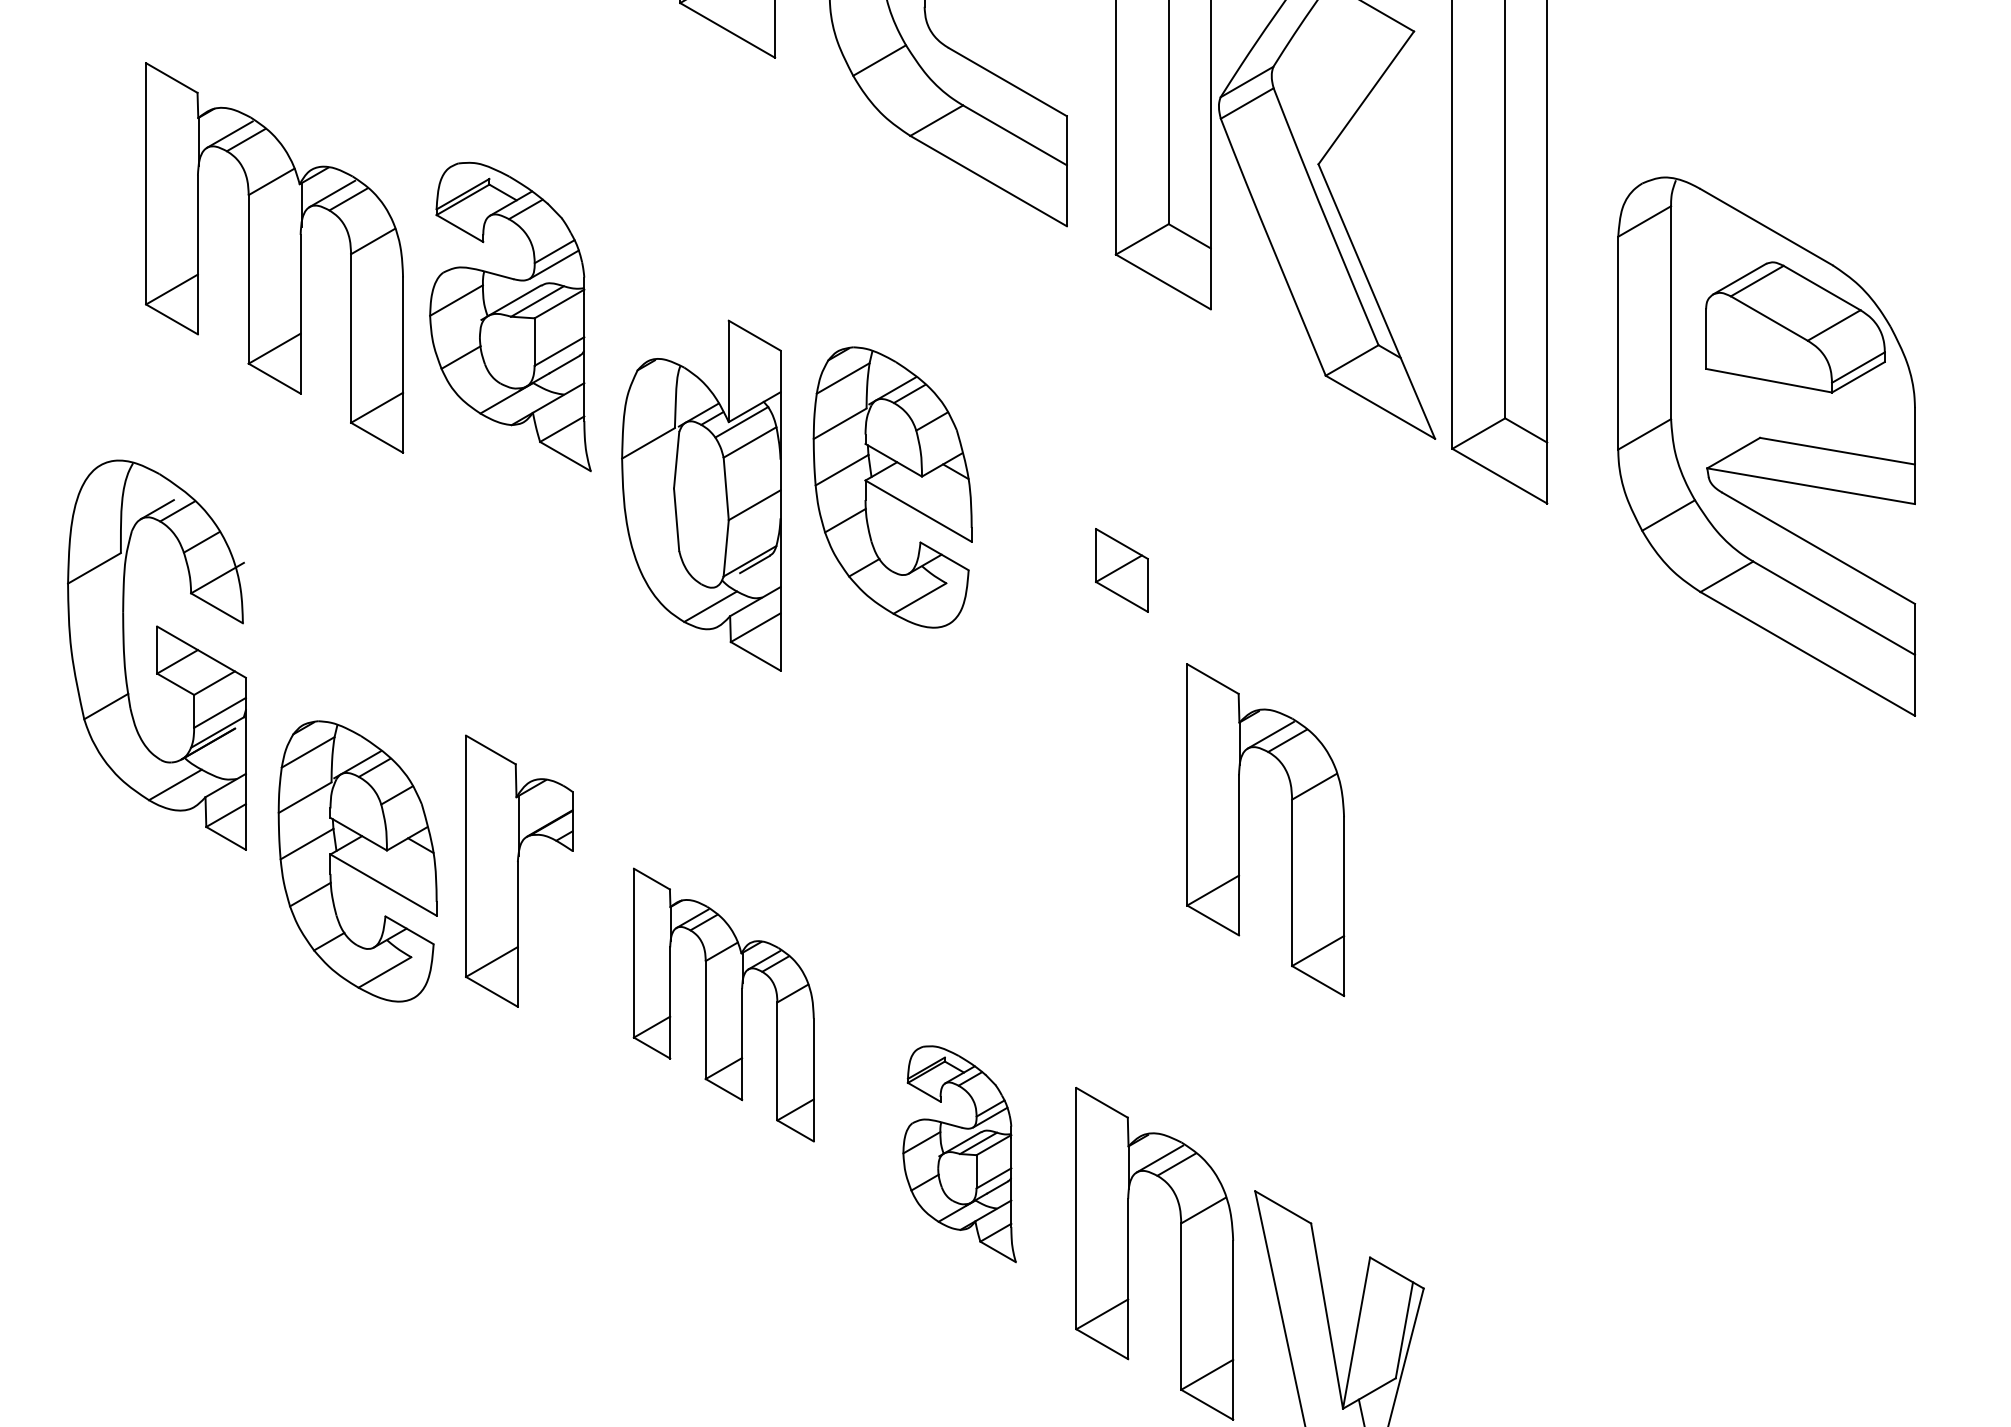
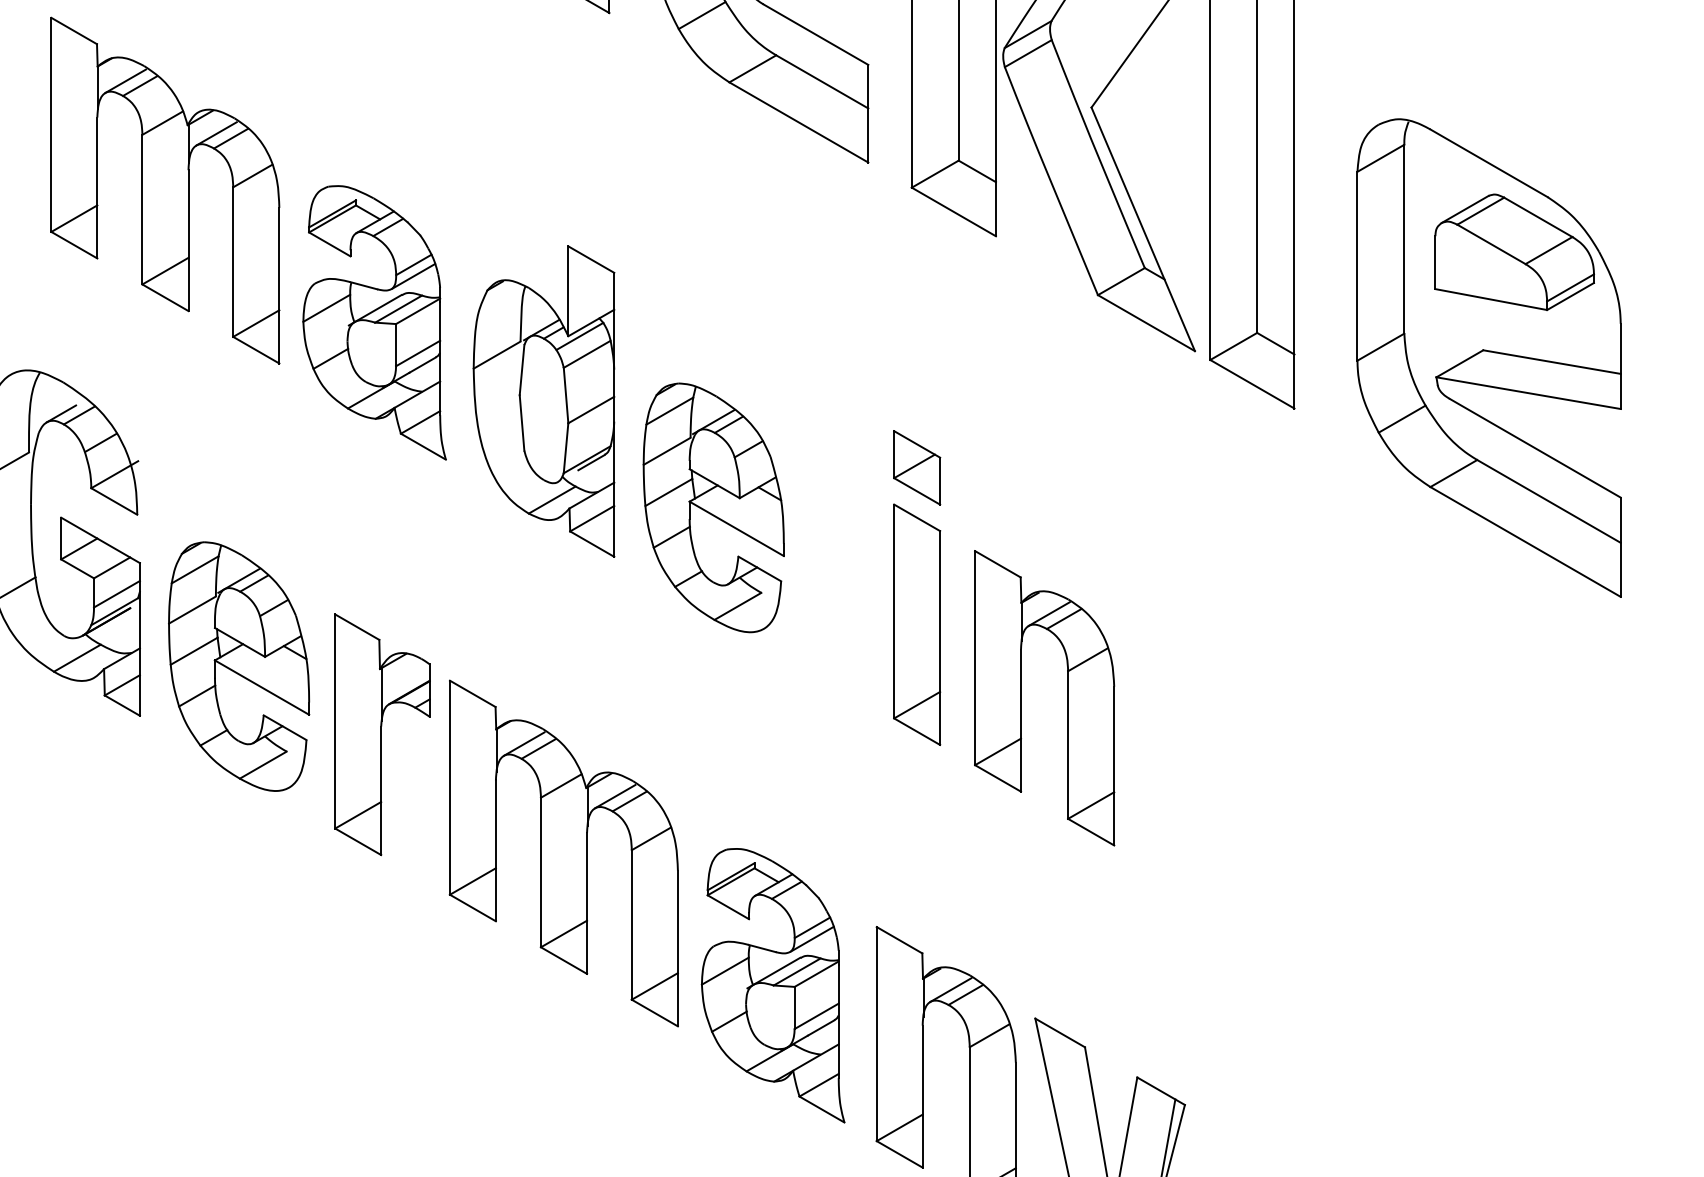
part: (510, 316) -> (374, 322), moved
part: (892, 487) -> (713, 507), moved
part: (1121, 746) -> (916, 624), added
part: (357, 861) -> (238, 666), moved
part: (723, 1004) -> (563, 852), size x1.43
part: (959, 1154) -> (773, 986), size x1.43

